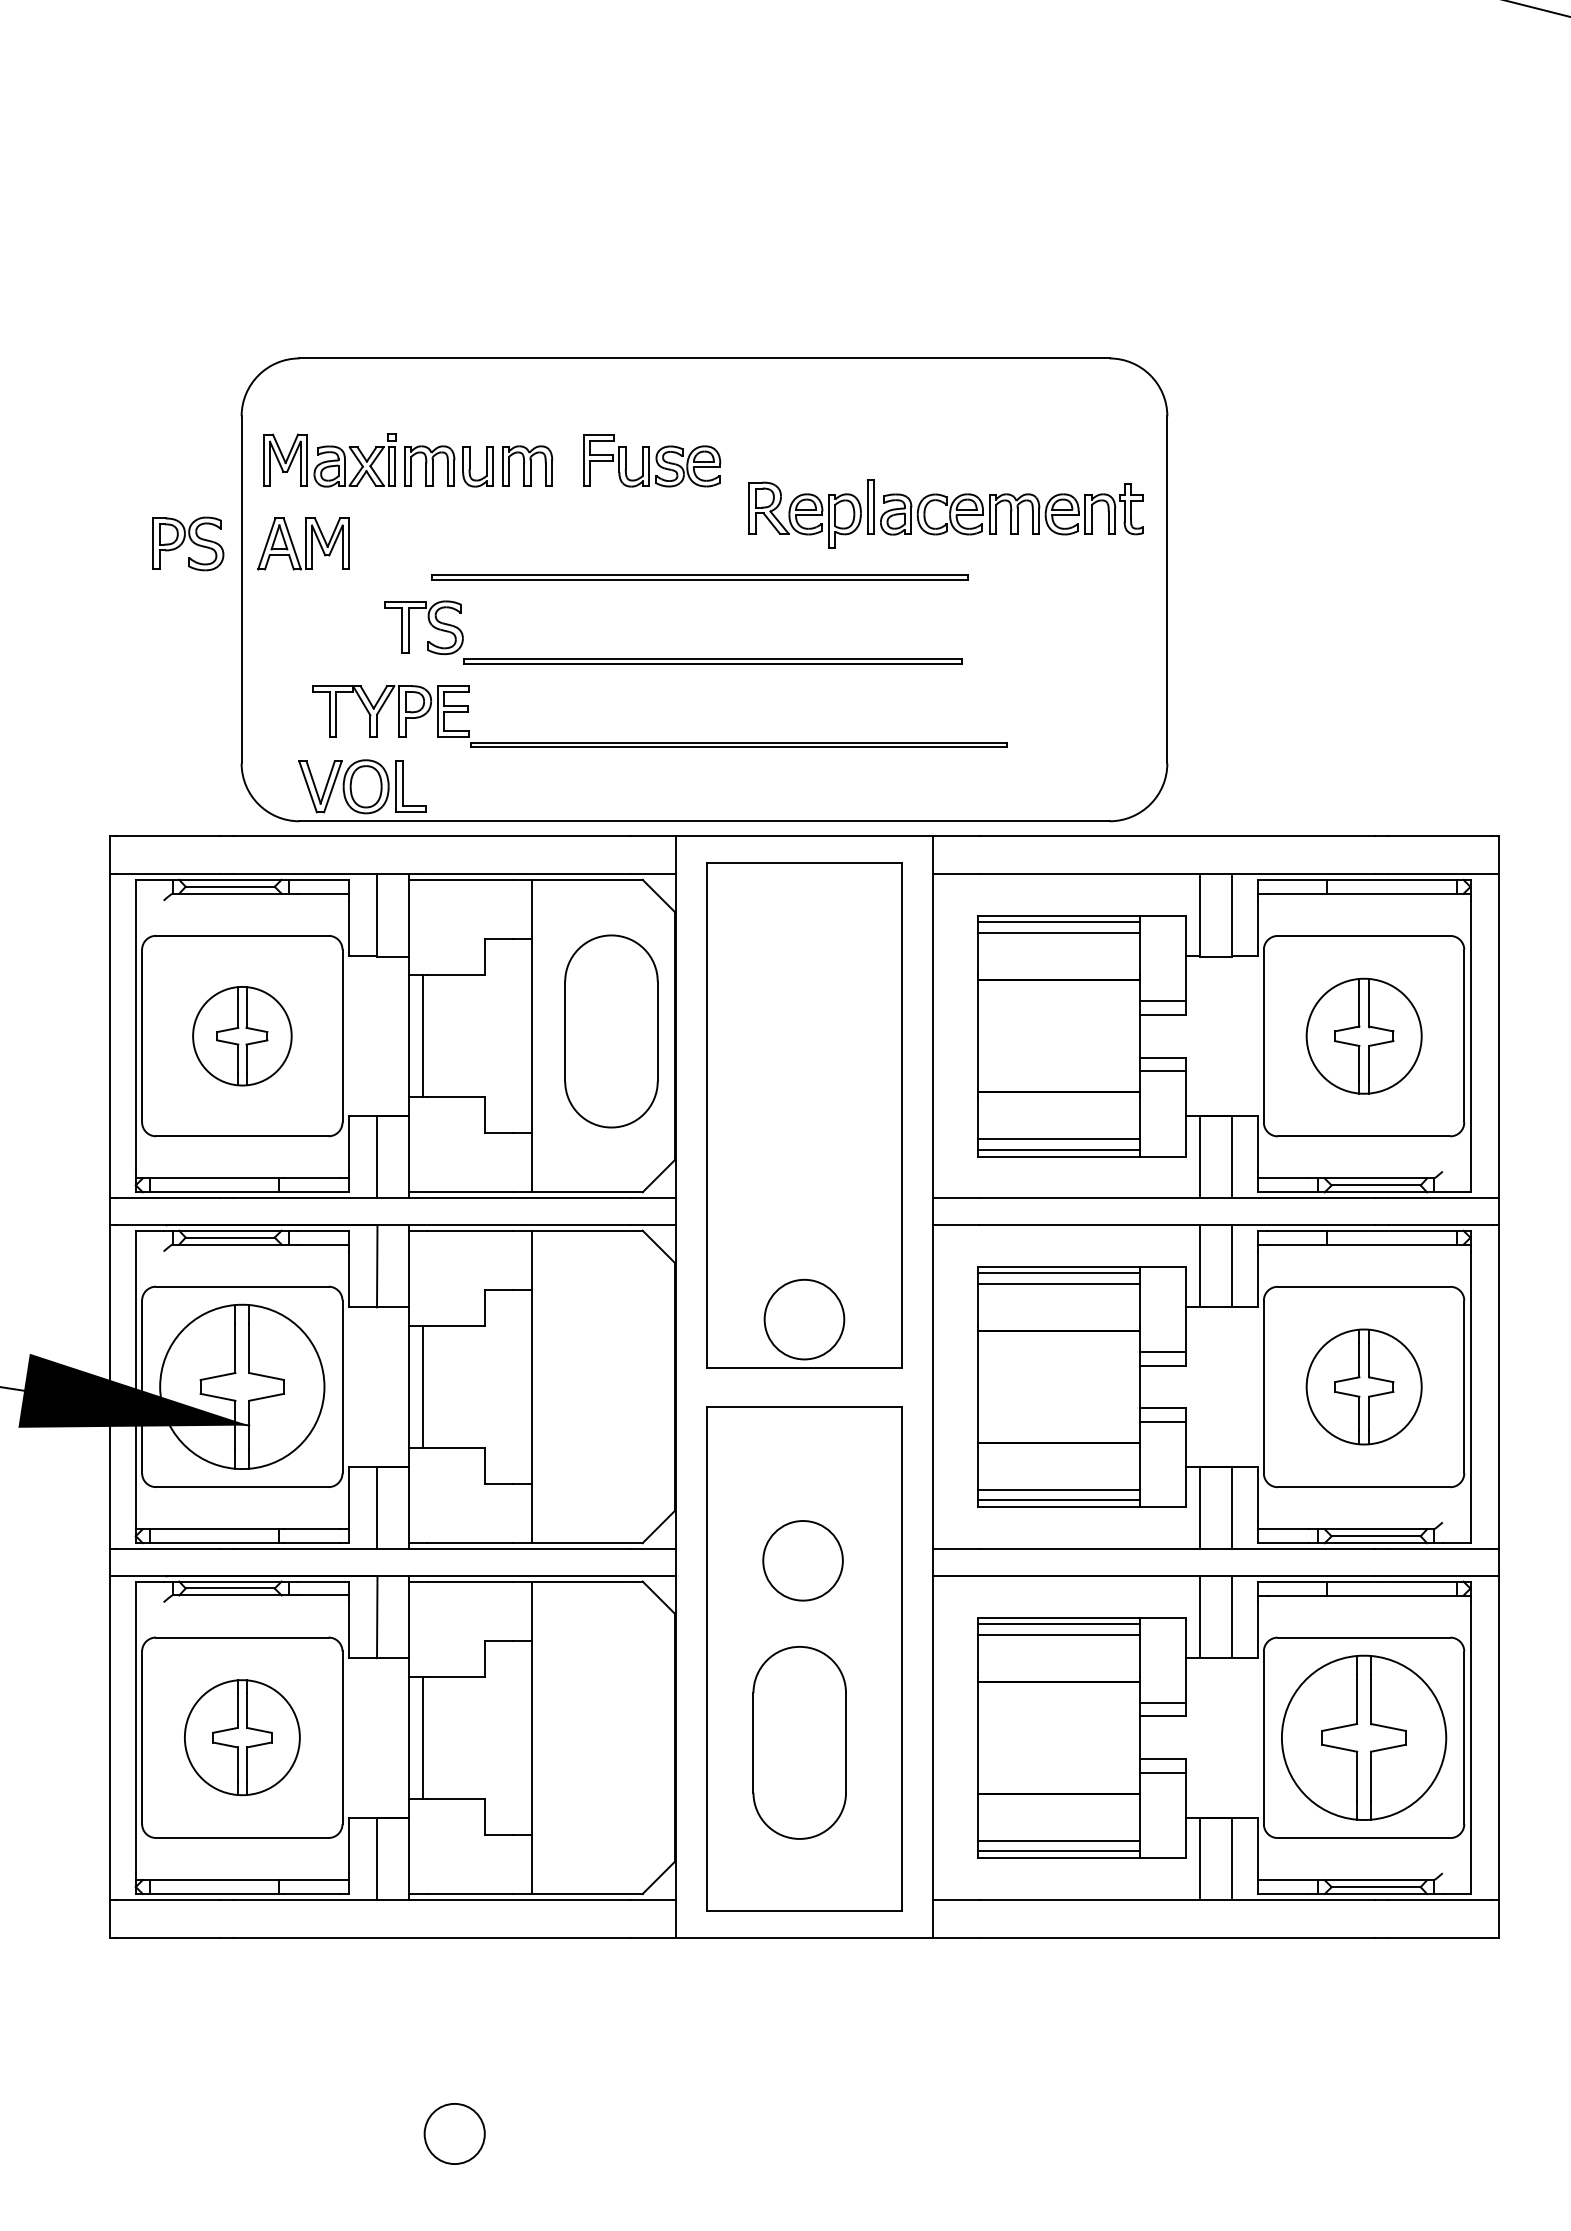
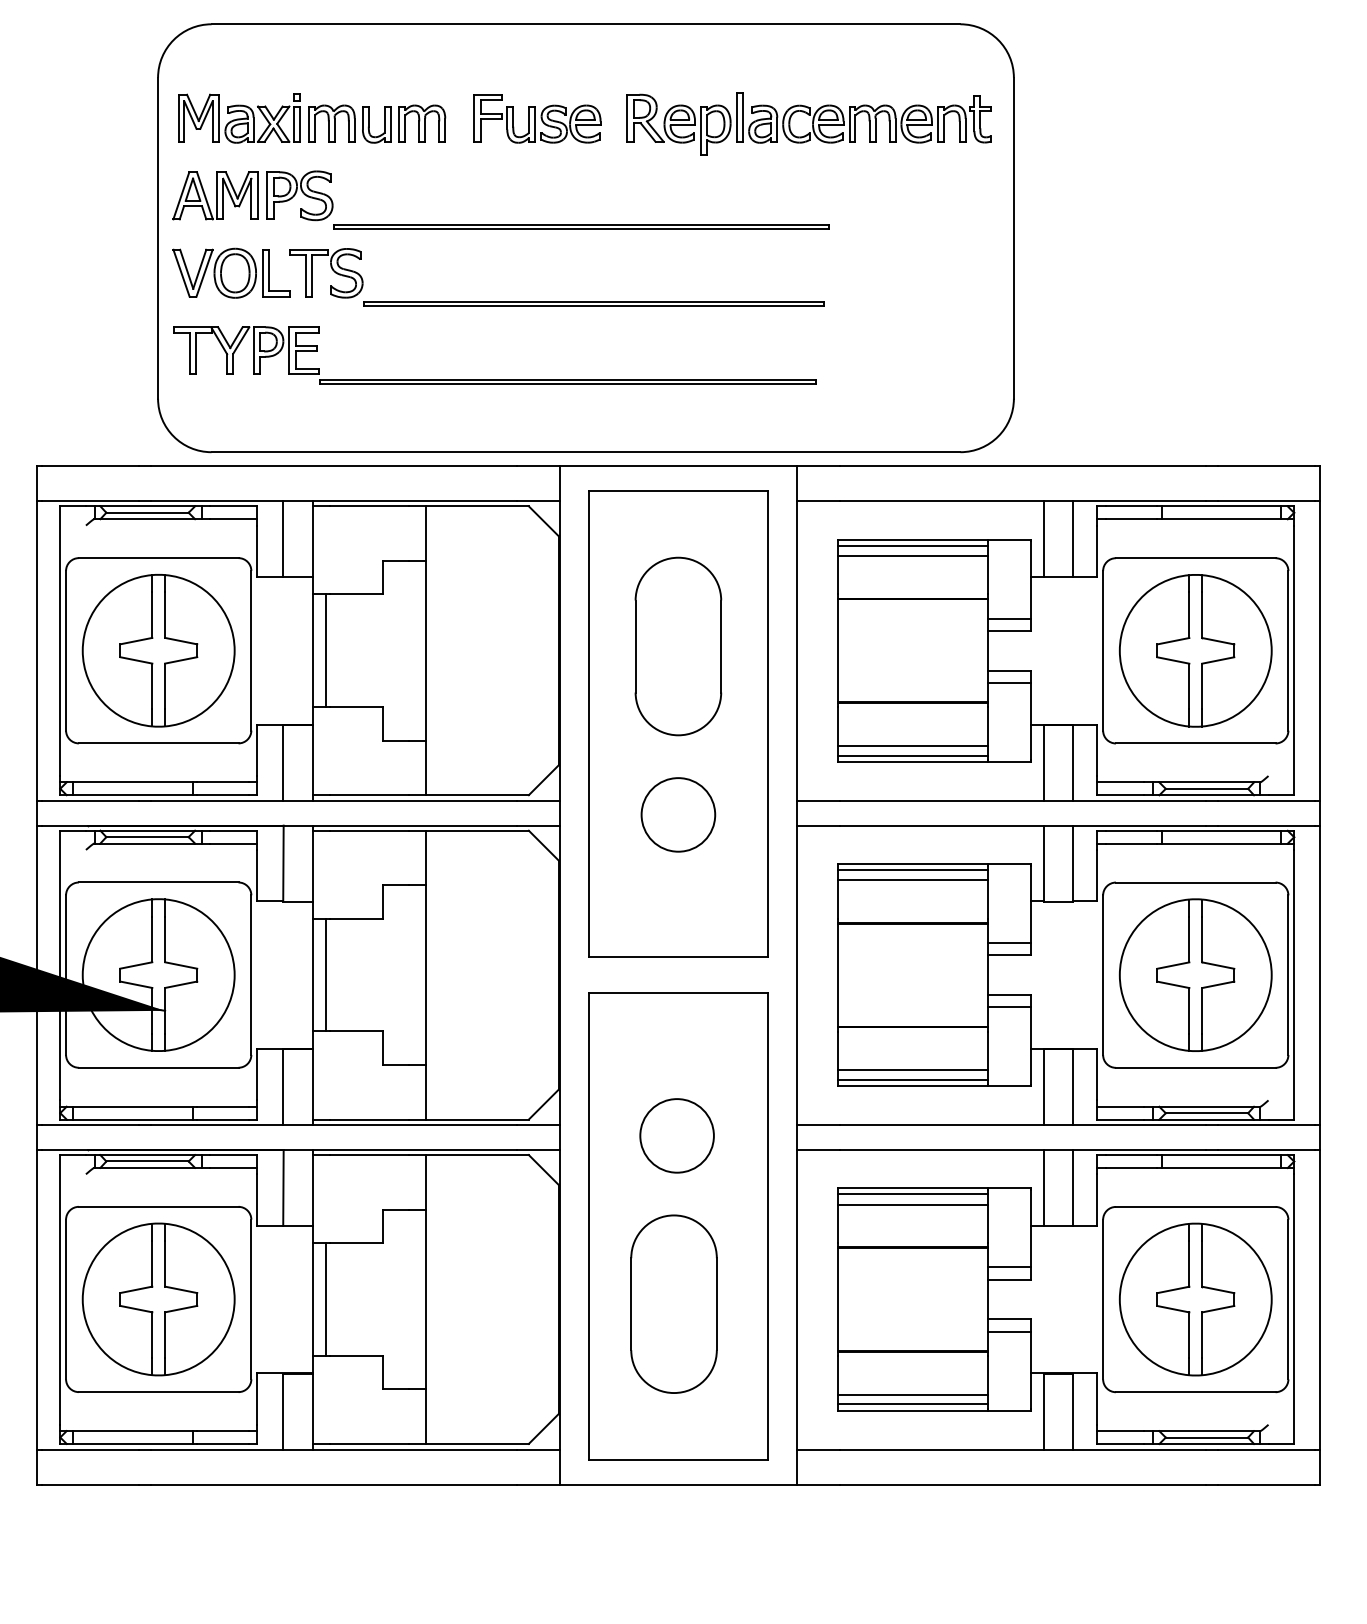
part: (945, 513) -> (808, 123), moved
part: (188, 543) -> (300, 195), moved
part: (659, 742) -> (494, 379), moved
part: (362, 786) -> (231, 273), moved
part: (611, 1031) -> (678, 646), moved
part: (242, 1036) -> (158, 651), size x1.67
part: (1364, 1036) -> (1196, 651), size x1.43
circle: (804, 1319) -> (678, 814), moved
part: (1364, 1386) -> (1196, 974), size x1.43
part: (242, 1737) -> (158, 1299), size x1.43

